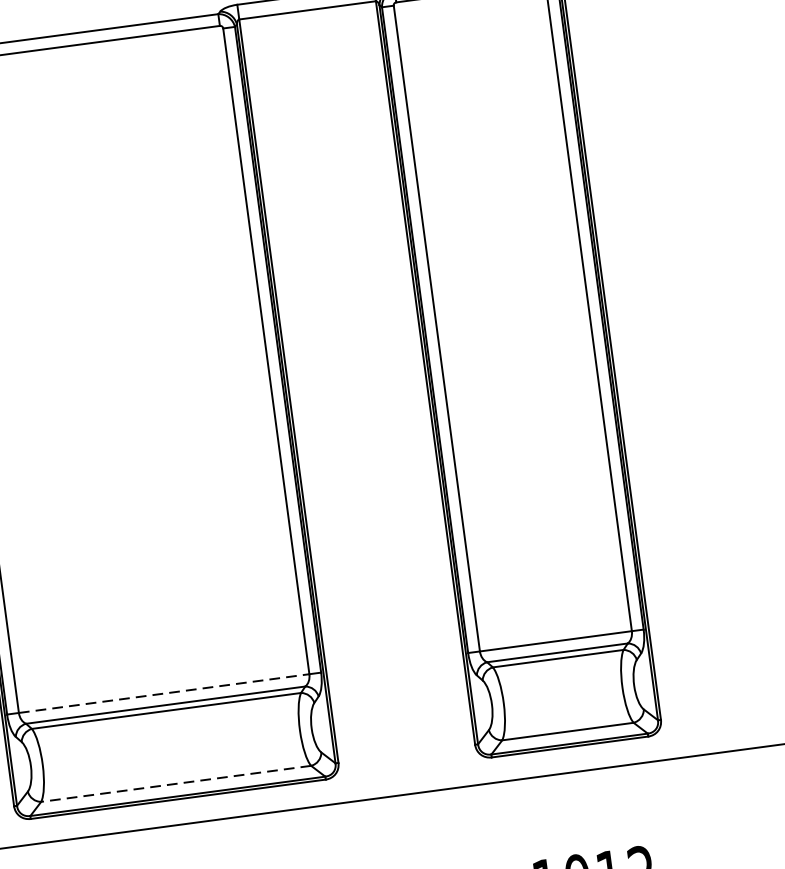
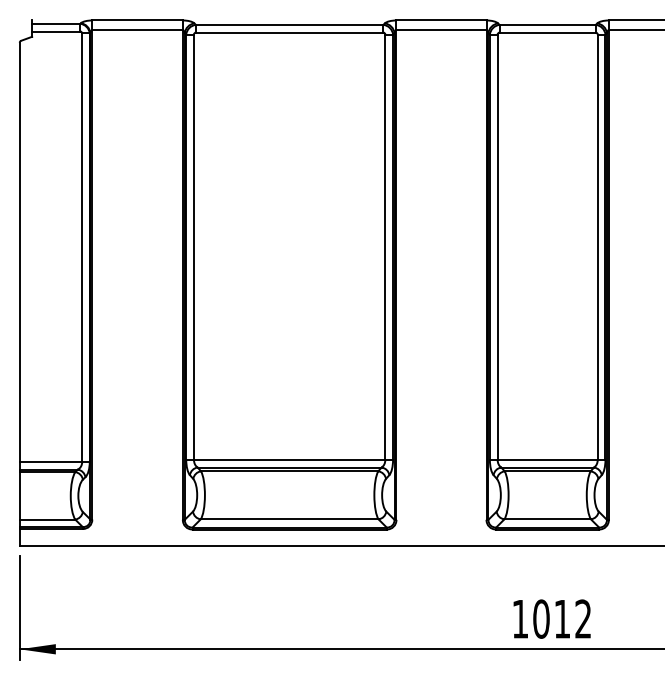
line: (163, 693) -> (289, 459), dashed -> solid
line: (175, 784) -> (289, 519), dashed -> solid

